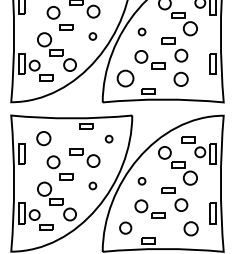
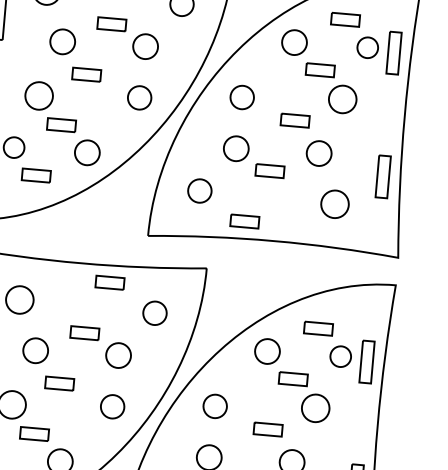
part: (141, 31) -> (241, 96), size x1.67
part: (92, 36) -> (138, 97), size x1.67
part: (125, 78) -> (199, 190), size x0.71
part: (180, 78) -> (333, 202), moved
part: (108, 138) -> (153, 311), size x1.67
part: (141, 180) -> (214, 404), size x1.67
part: (92, 185) -> (111, 405), size x1.67

